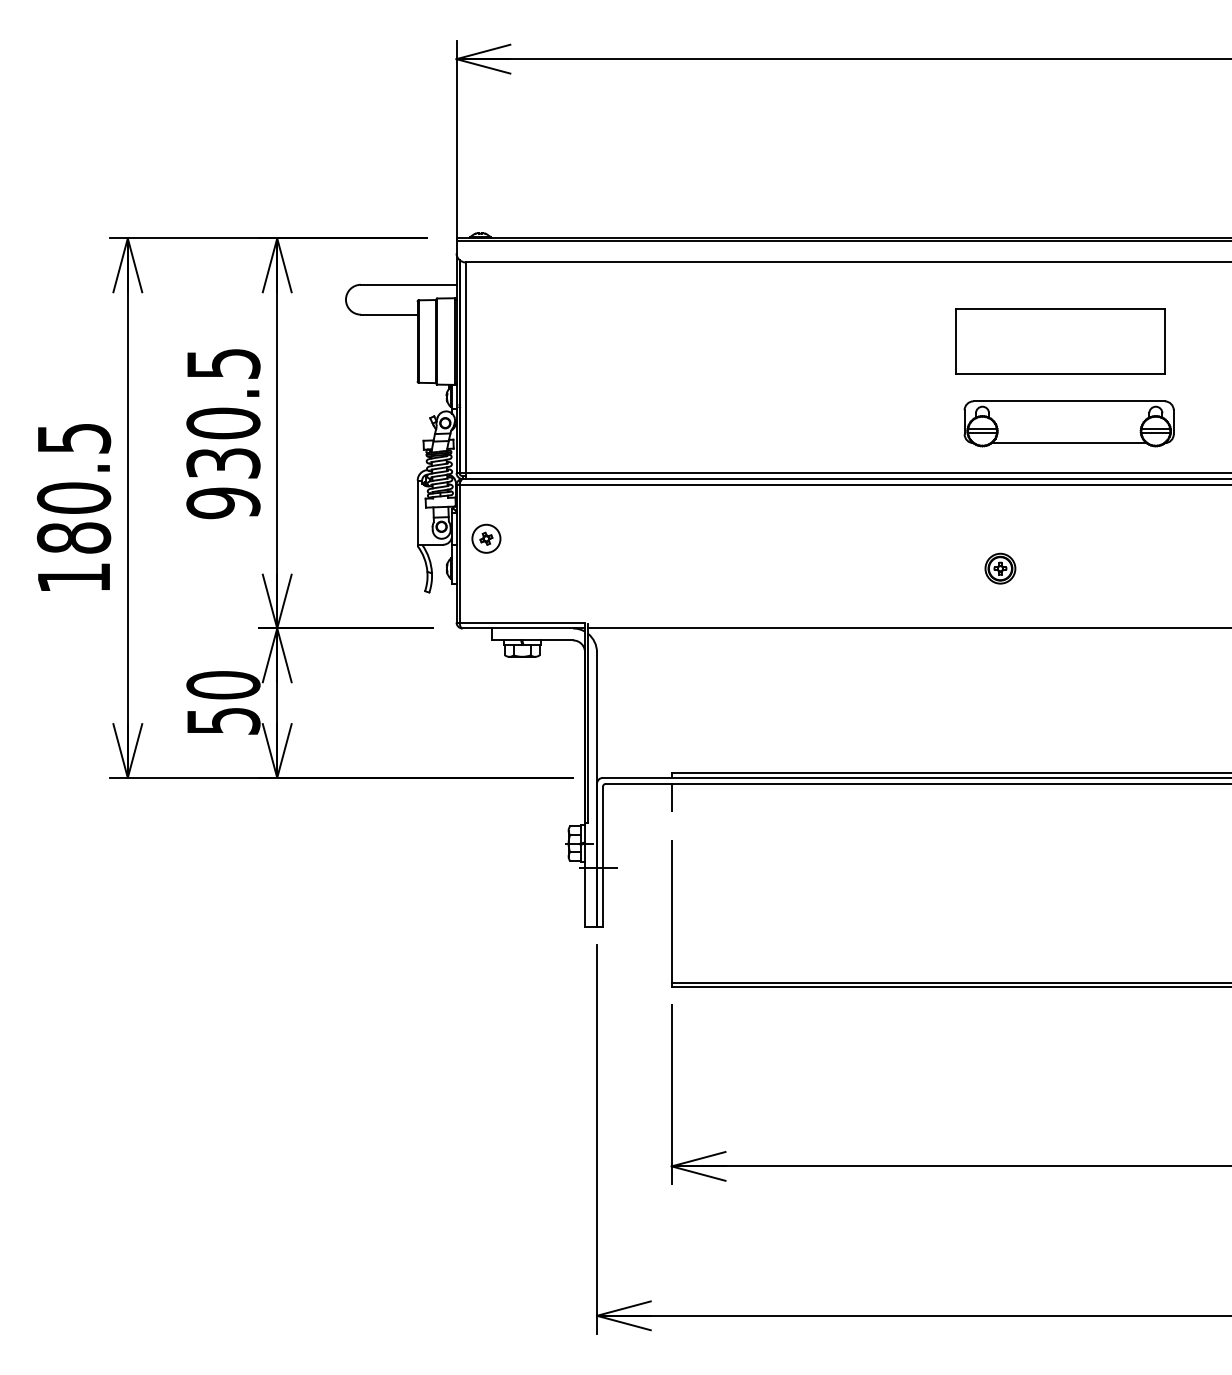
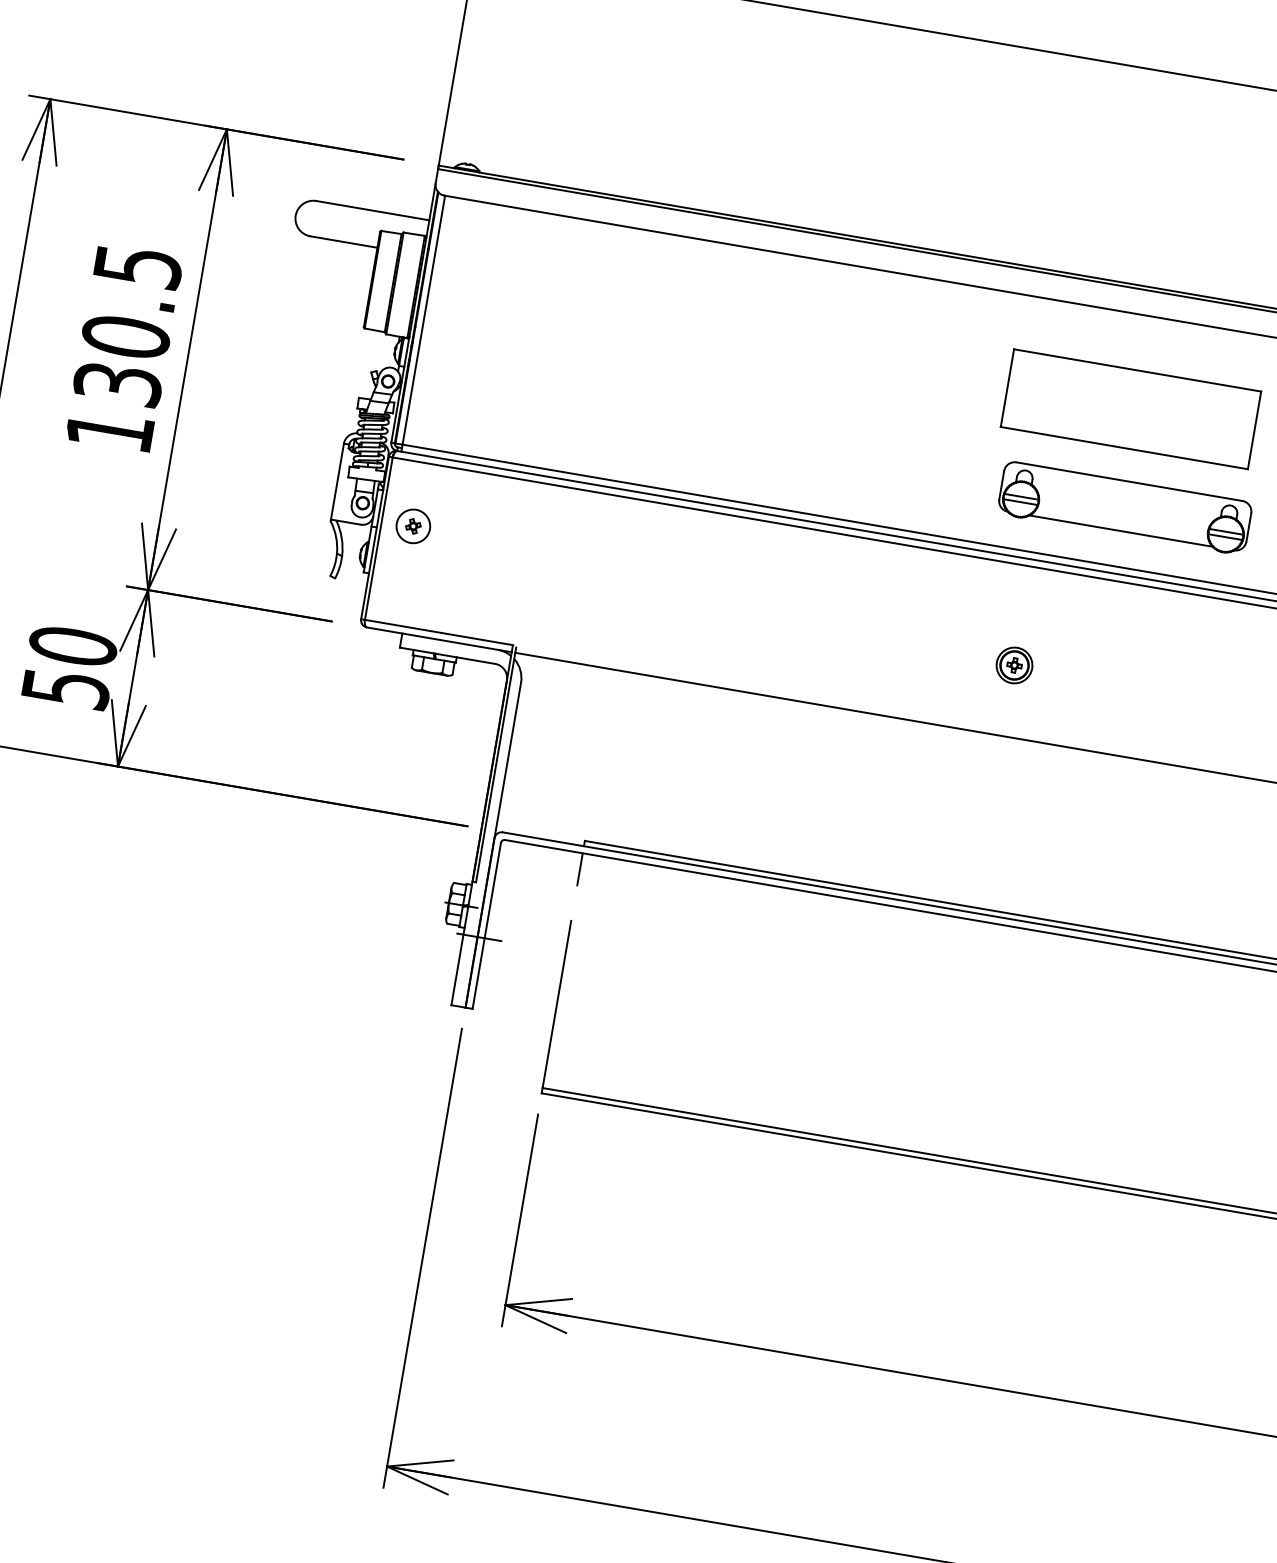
text: (223, 503) -> (109, 431), 930.5 -> 130.5

